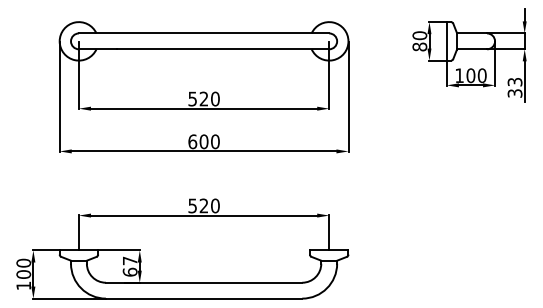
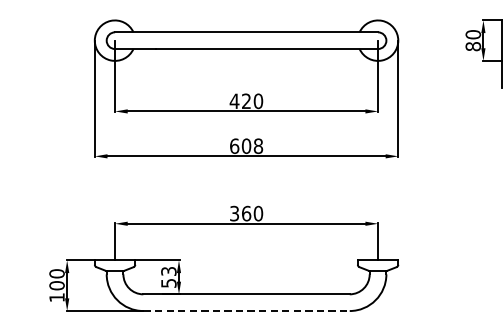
text: (192, 98) -> (234, 100), 520 -> 420
text: (215, 141) -> (258, 145), 600 -> 608
text: (198, 205) -> (240, 213), 520 -> 360
text: (129, 266) -> (168, 277), 67 -> 53
line: (204, 298) -> (246, 310), solid -> dashed

